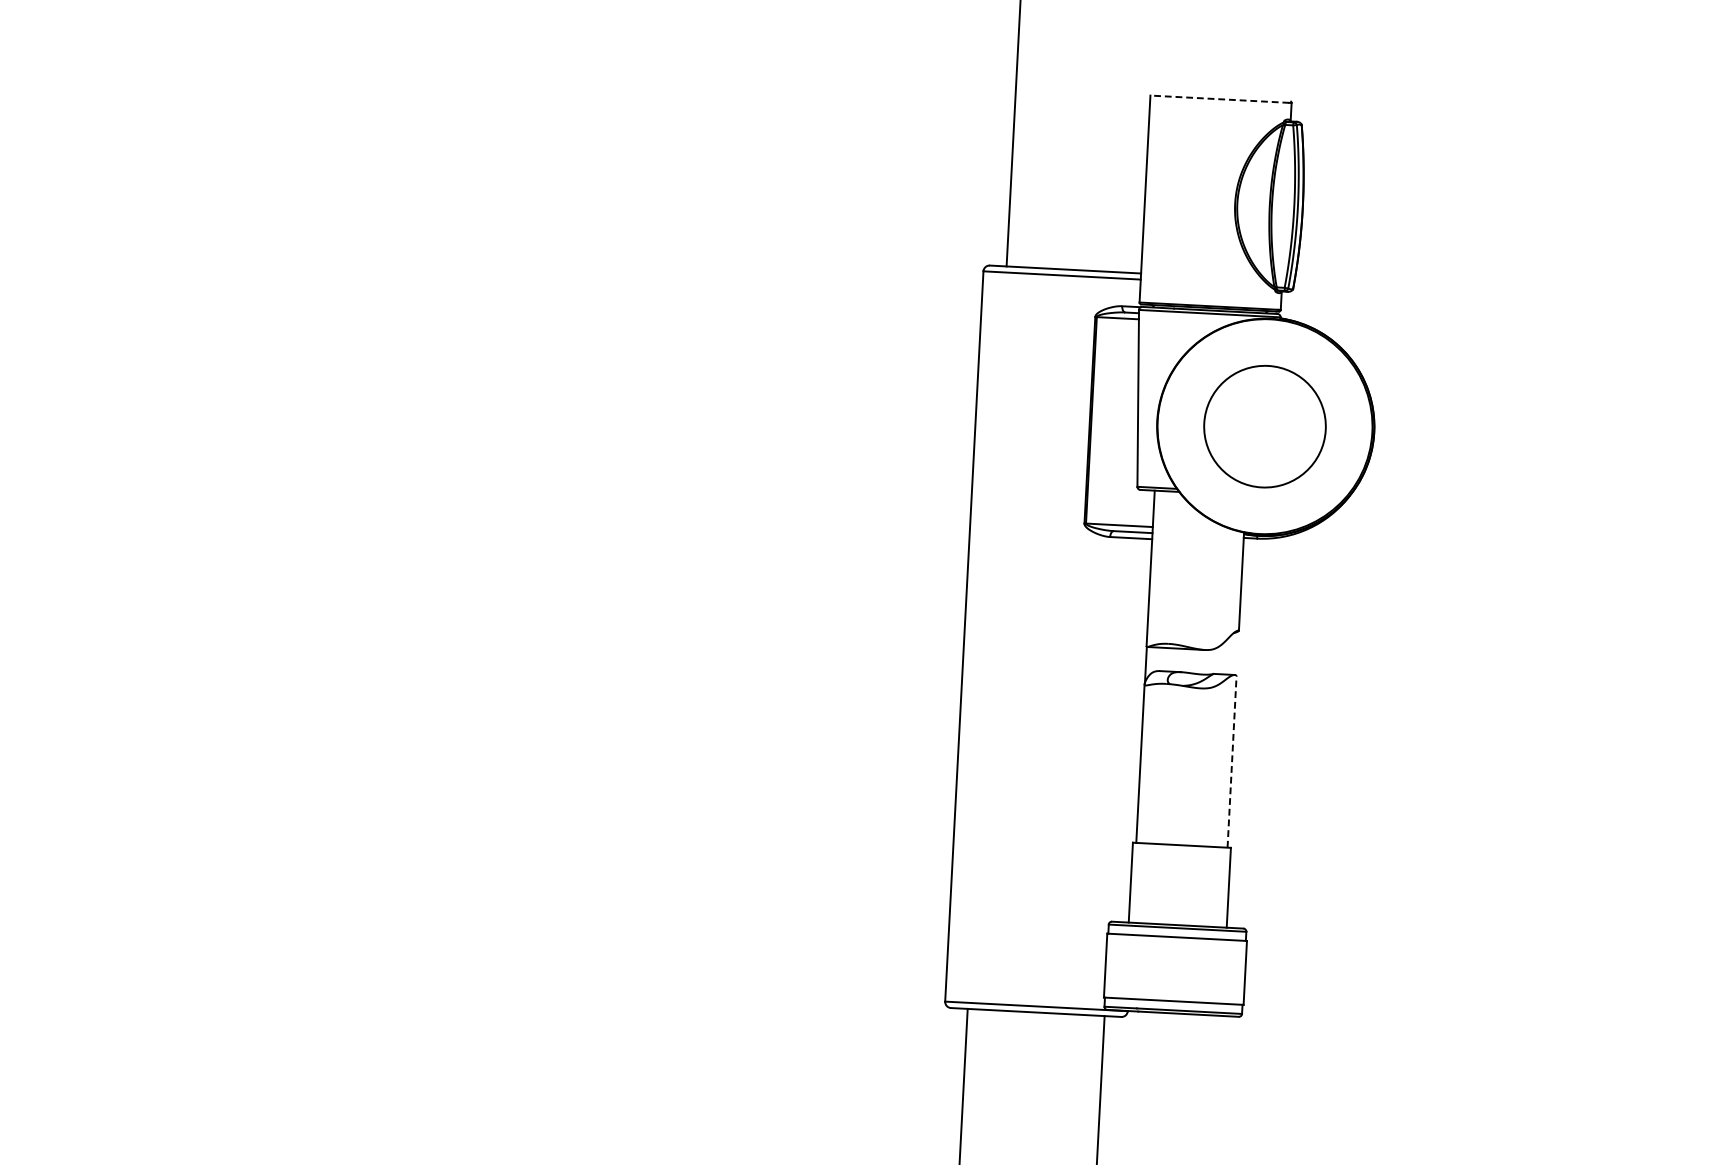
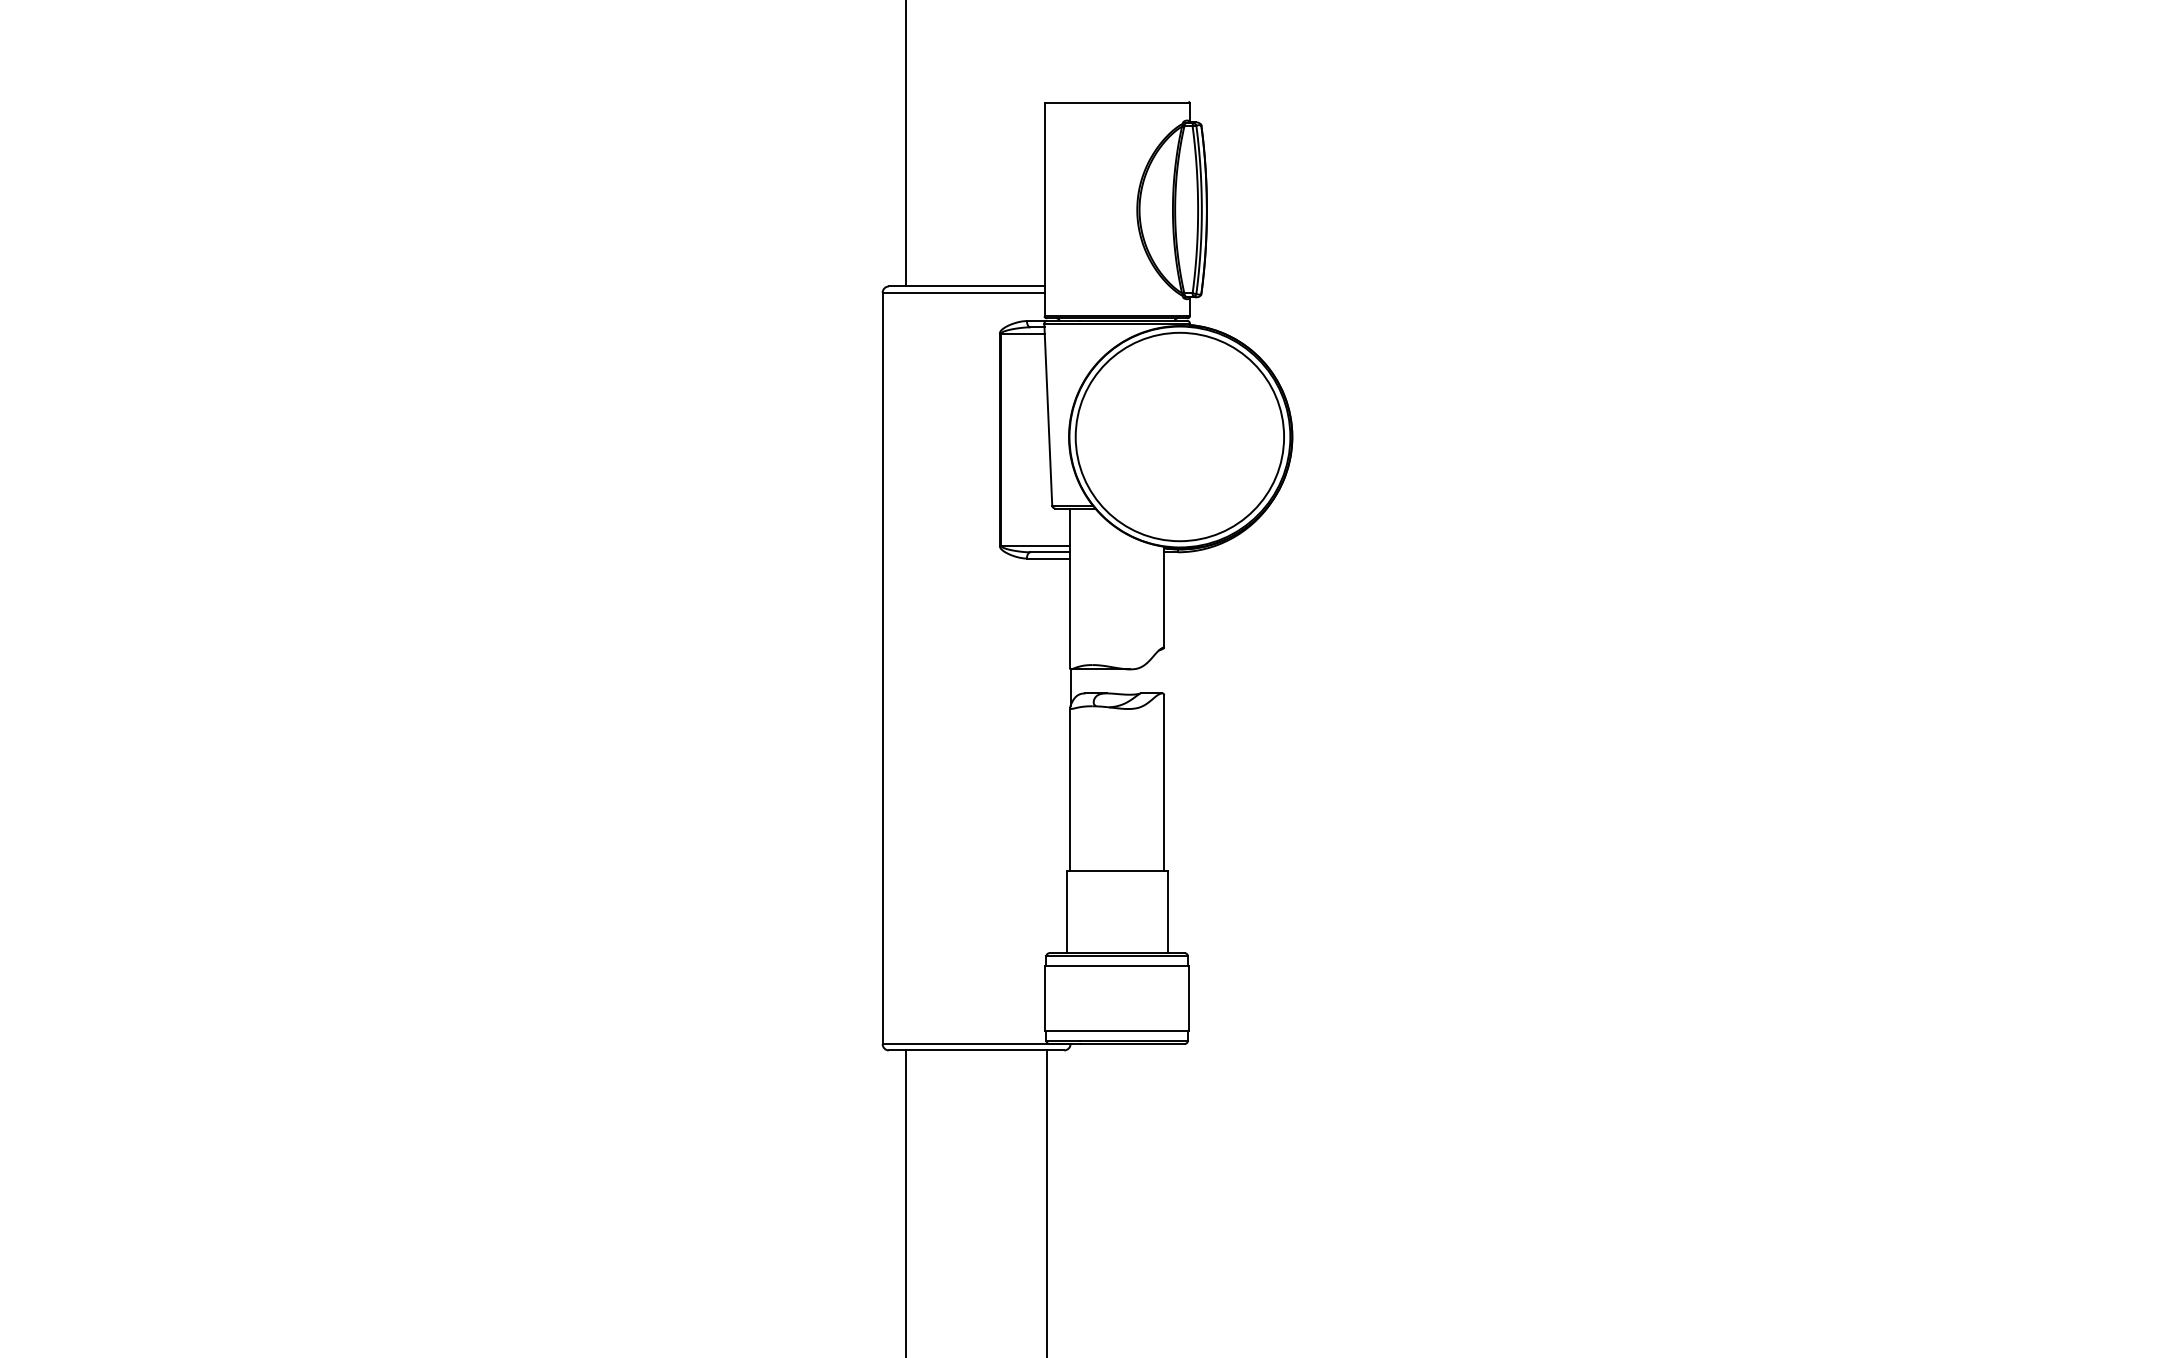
line: (1219, 99) -> (1115, 103), dashed -> solid
circle: (1264, 426) -> (1179, 436), size x1.67
line: (1232, 762) -> (1164, 783), dashed -> solid

